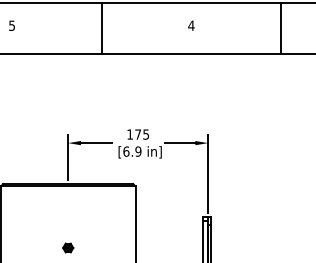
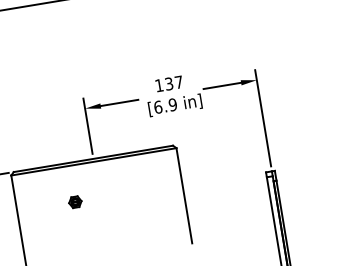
text: (142, 134) -> (174, 82), 175 -> 137
part: (68, 247) -> (75, 201), moved

